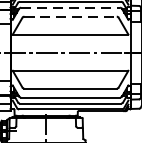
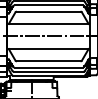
line: (71, 7) -> (49, 5), dashed -> solid
line: (70, 16) -> (48, 11), dashed -> solid

